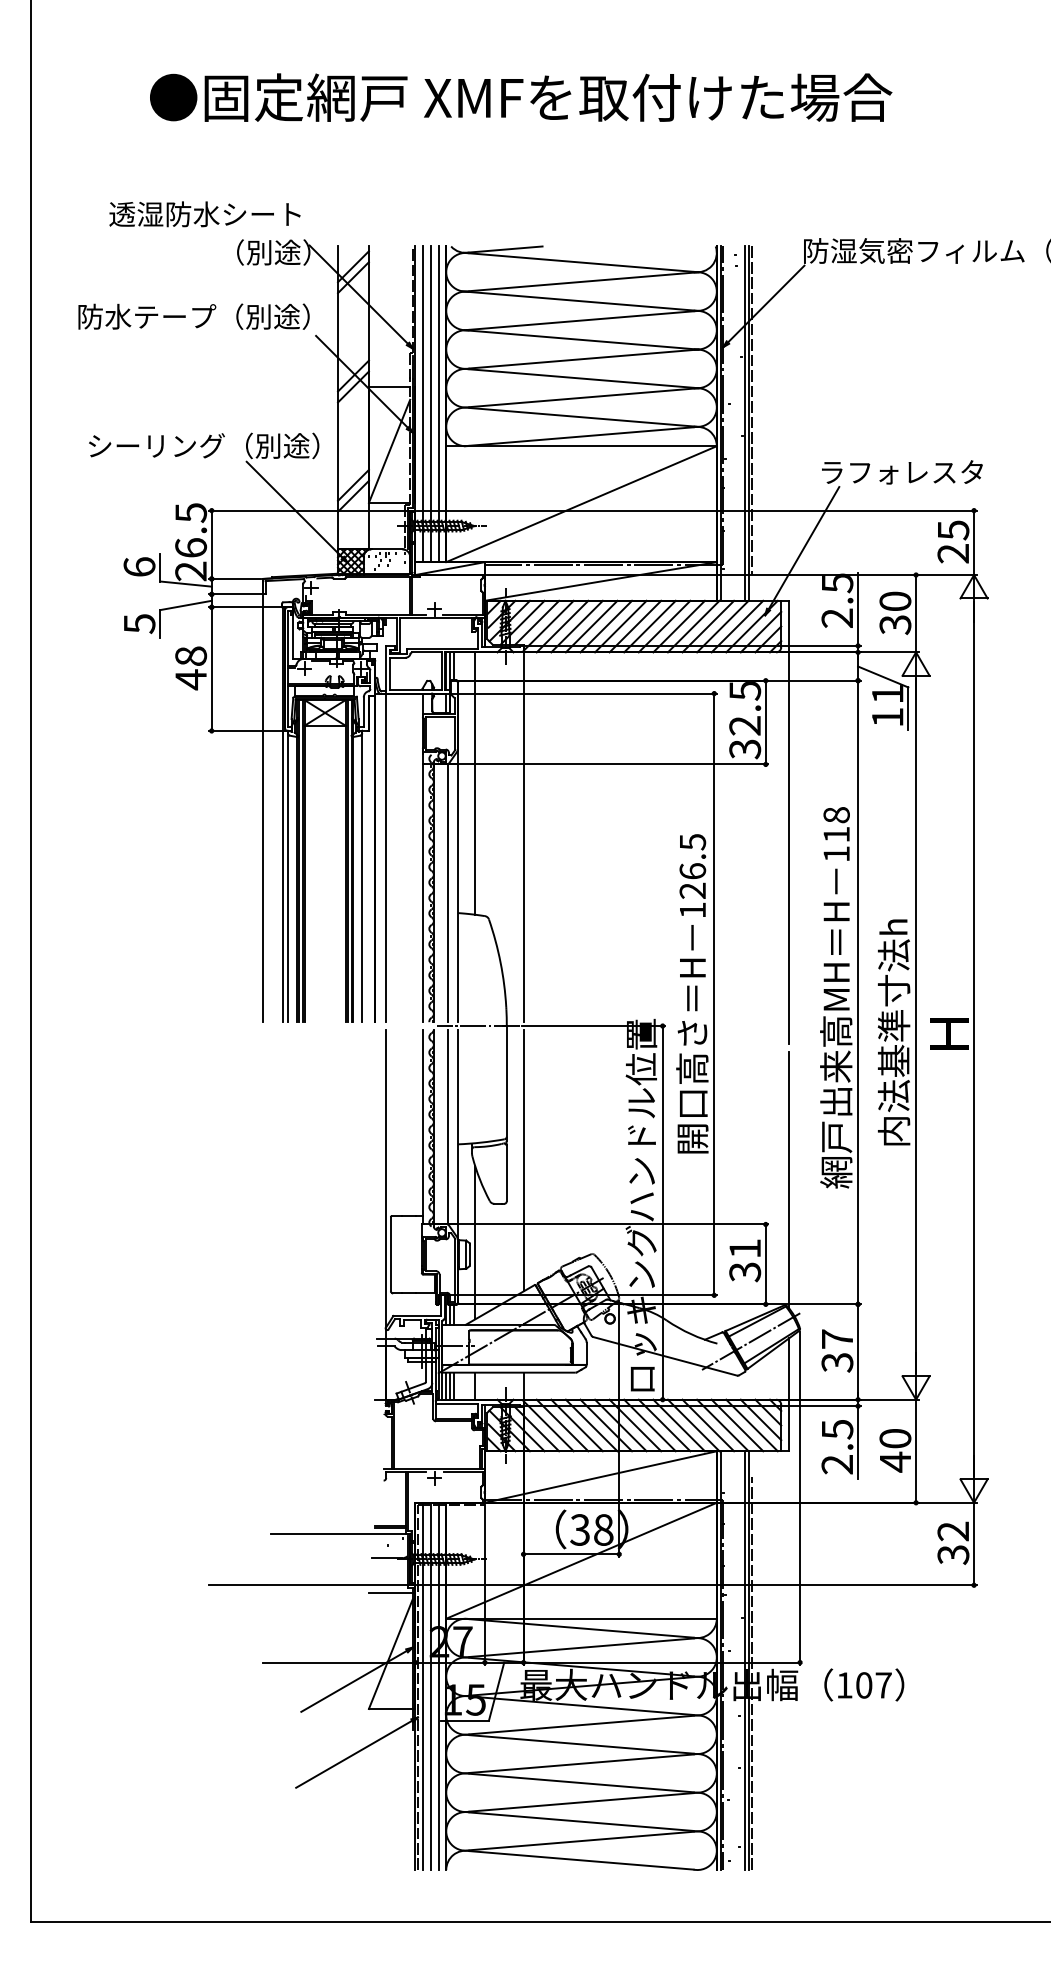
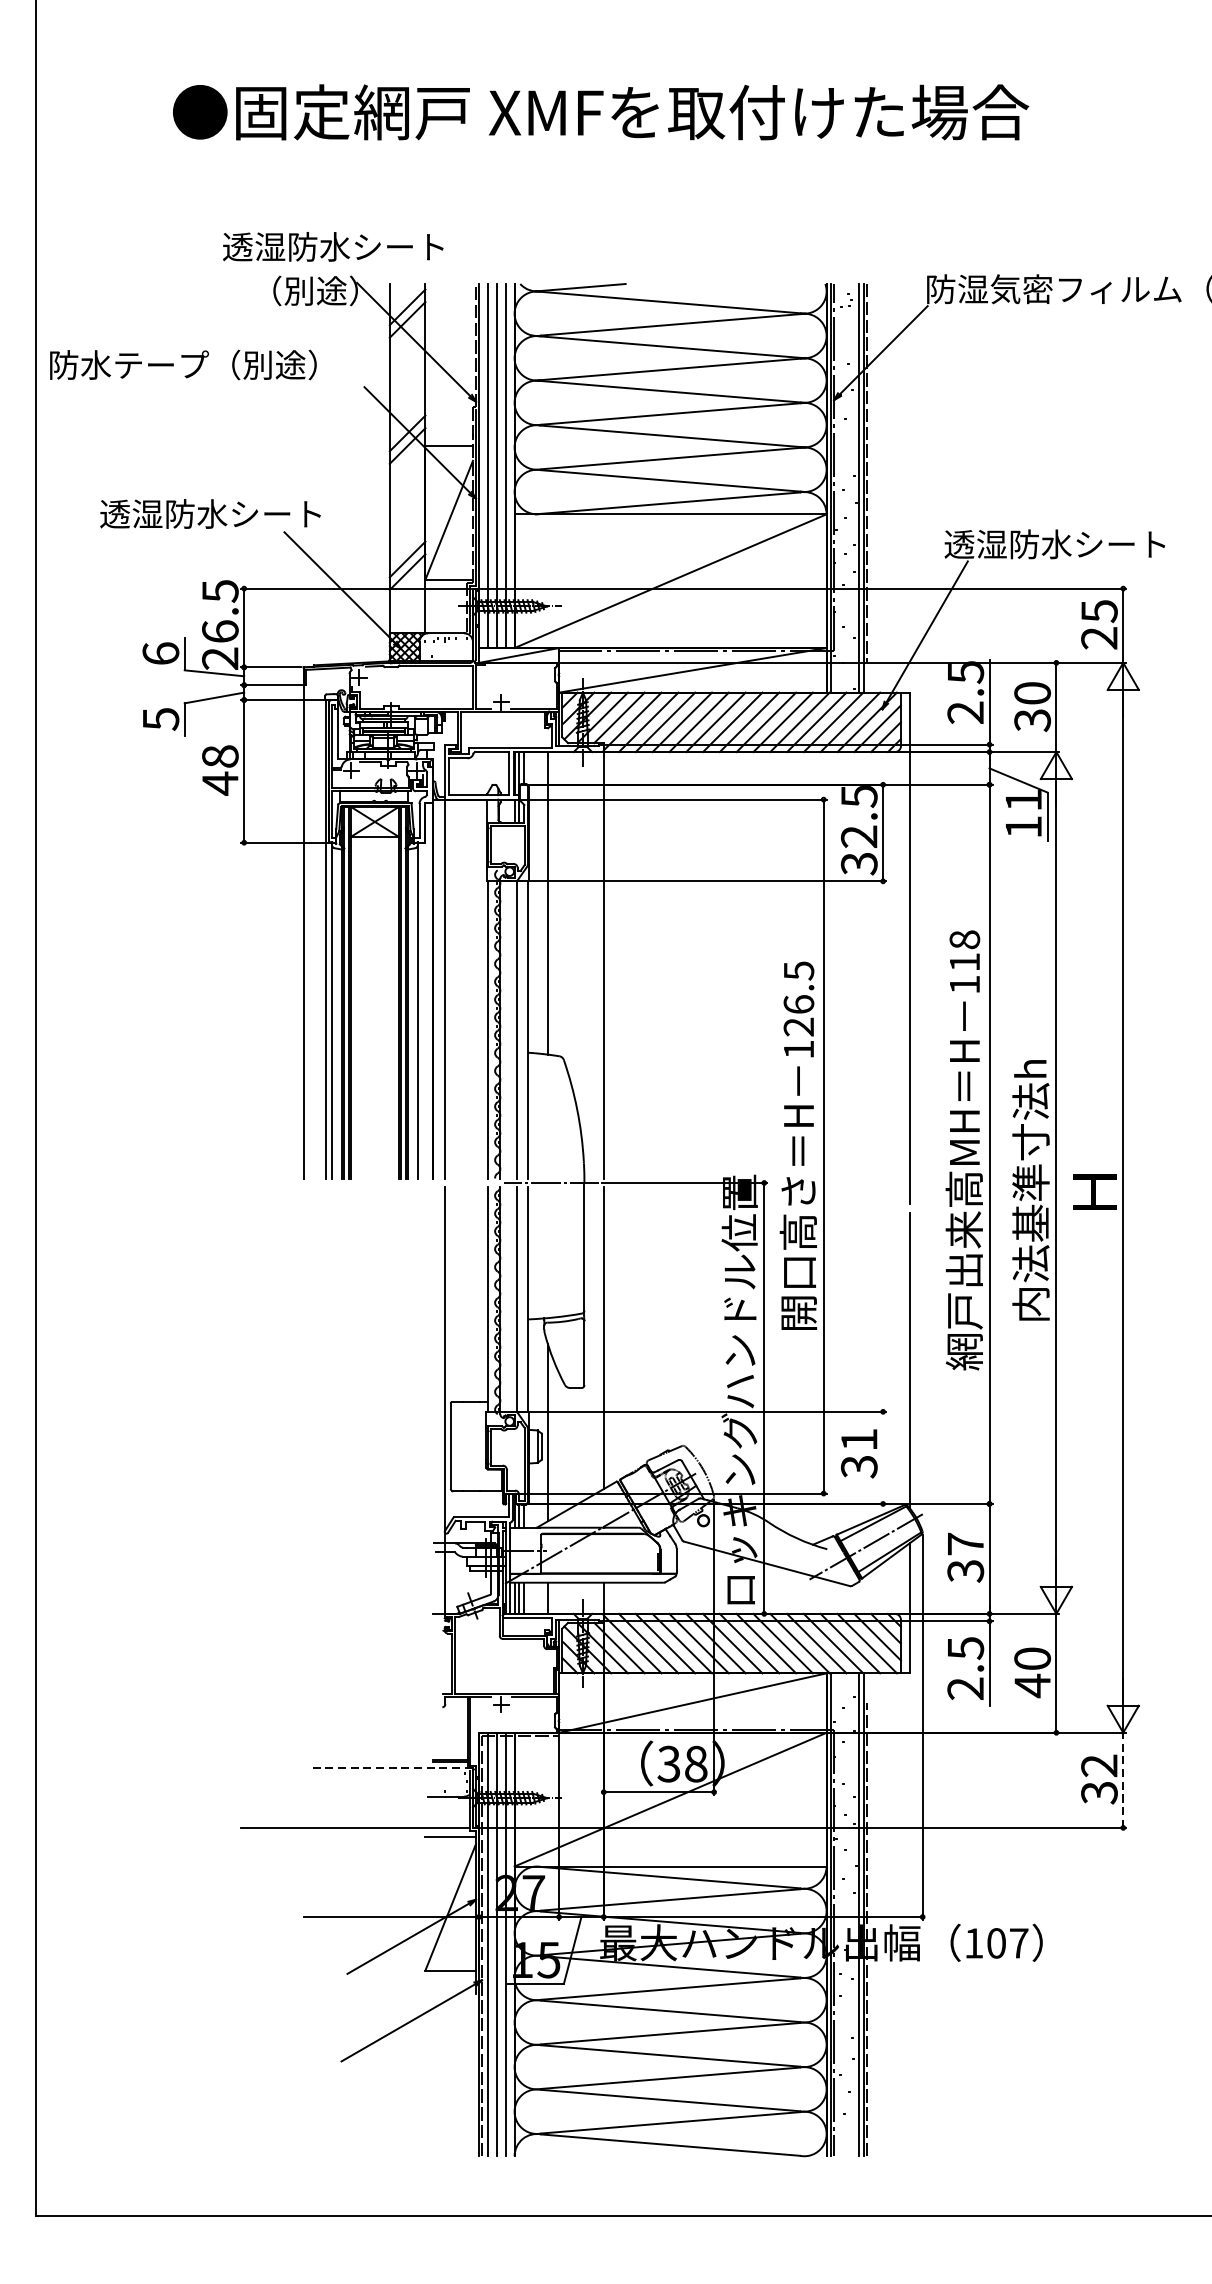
text: (204, 214) -> (332, 247), moved
text: (193, 316) -> (182, 364), moved
text: (203, 445) -> (234, 513), シーリング（別途） -> 透湿防水シート
text: (914, 472) -> (1054, 544), ラフォレスタ -> 透湿防水シート
line: (765, 1264) -> (882, 1457), removed
line: (340, 1533) -> (392, 1768), solid -> dashed
line: (974, 1543) -> (1123, 1779), solid -> dashed

